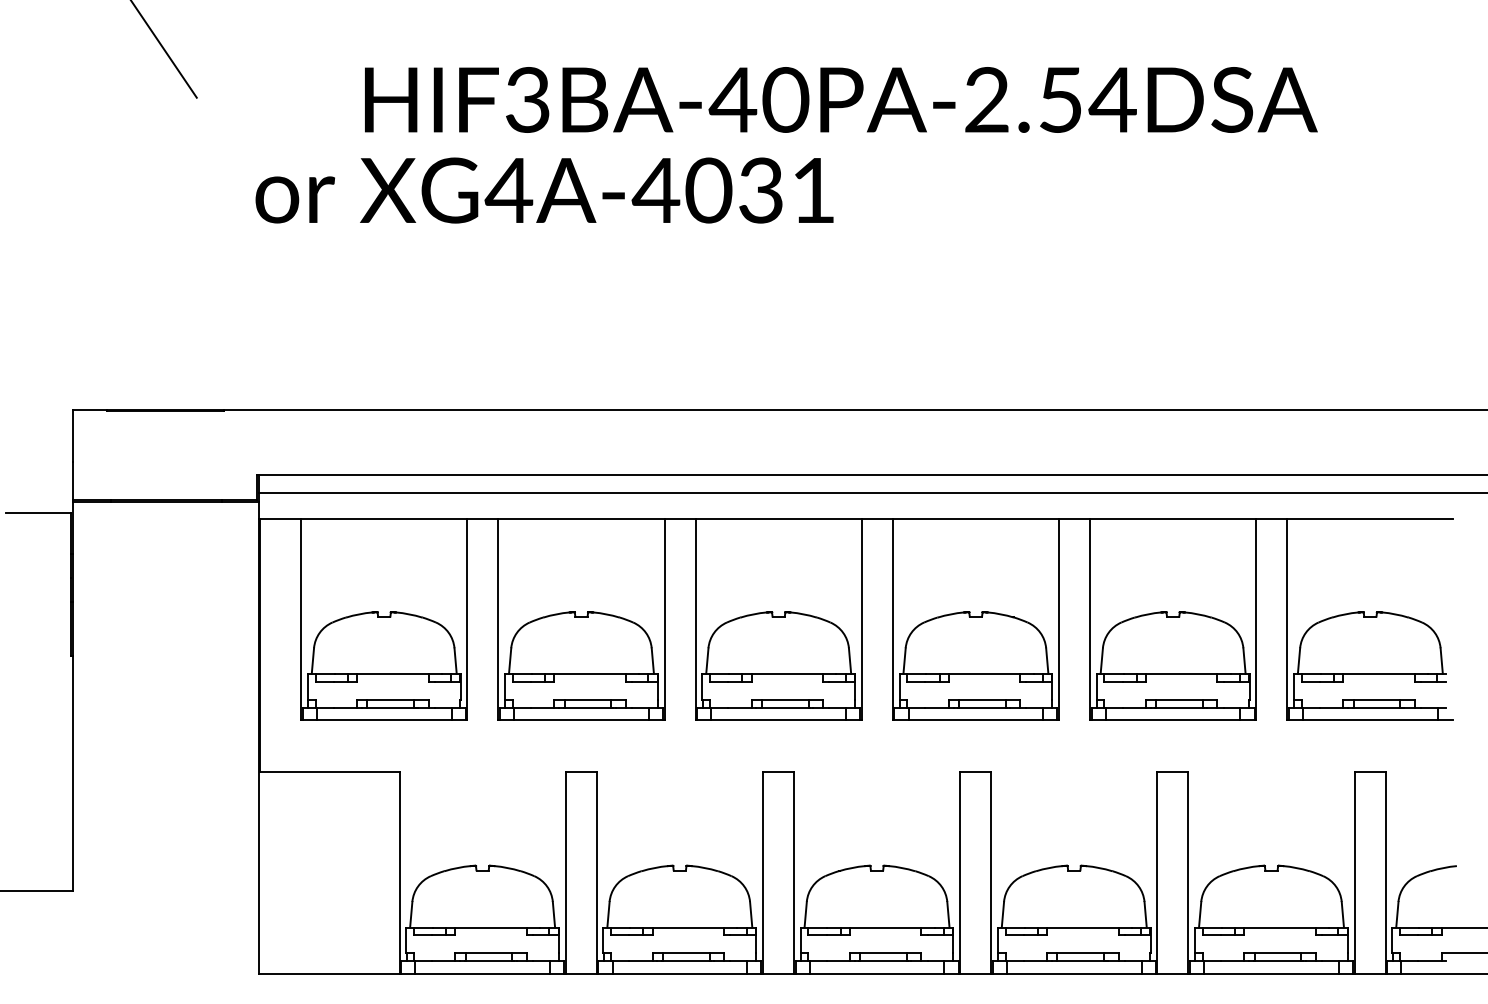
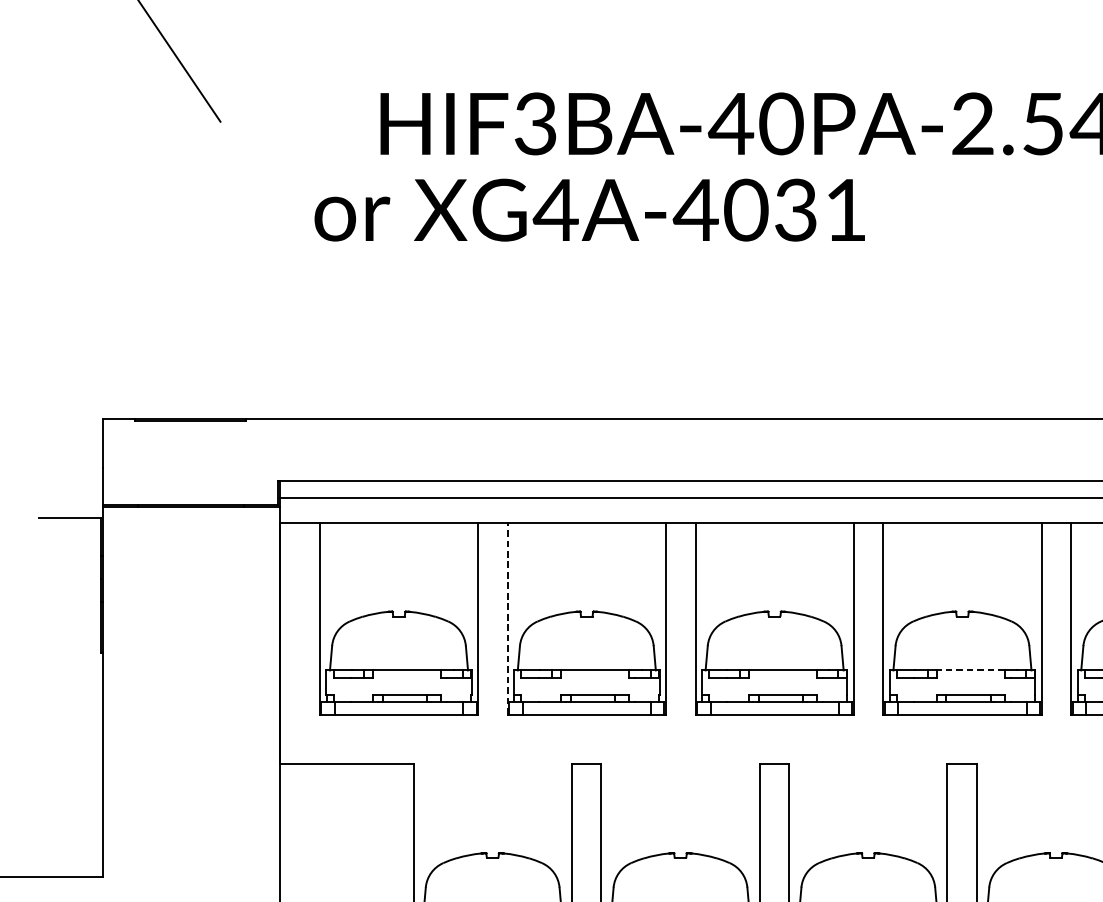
text: (544, 190) -> (589, 210), moved
line: (498, 619) -> (507, 618), solid -> dashed
line: (984, 673) -> (970, 670), solid -> dashed

